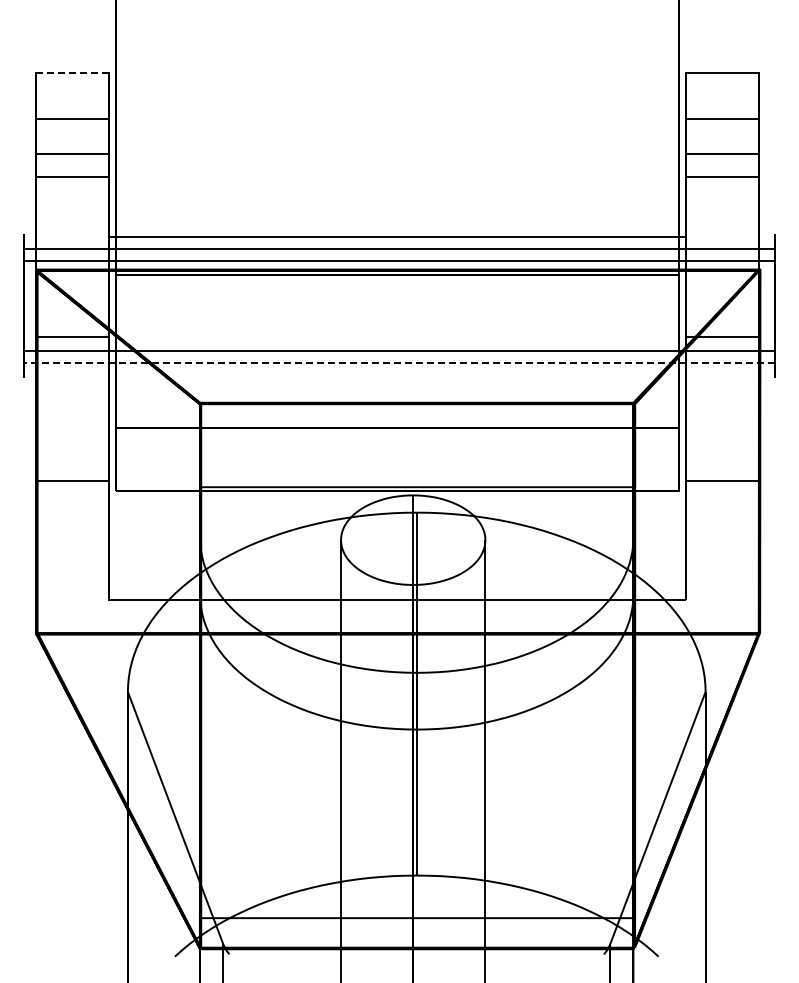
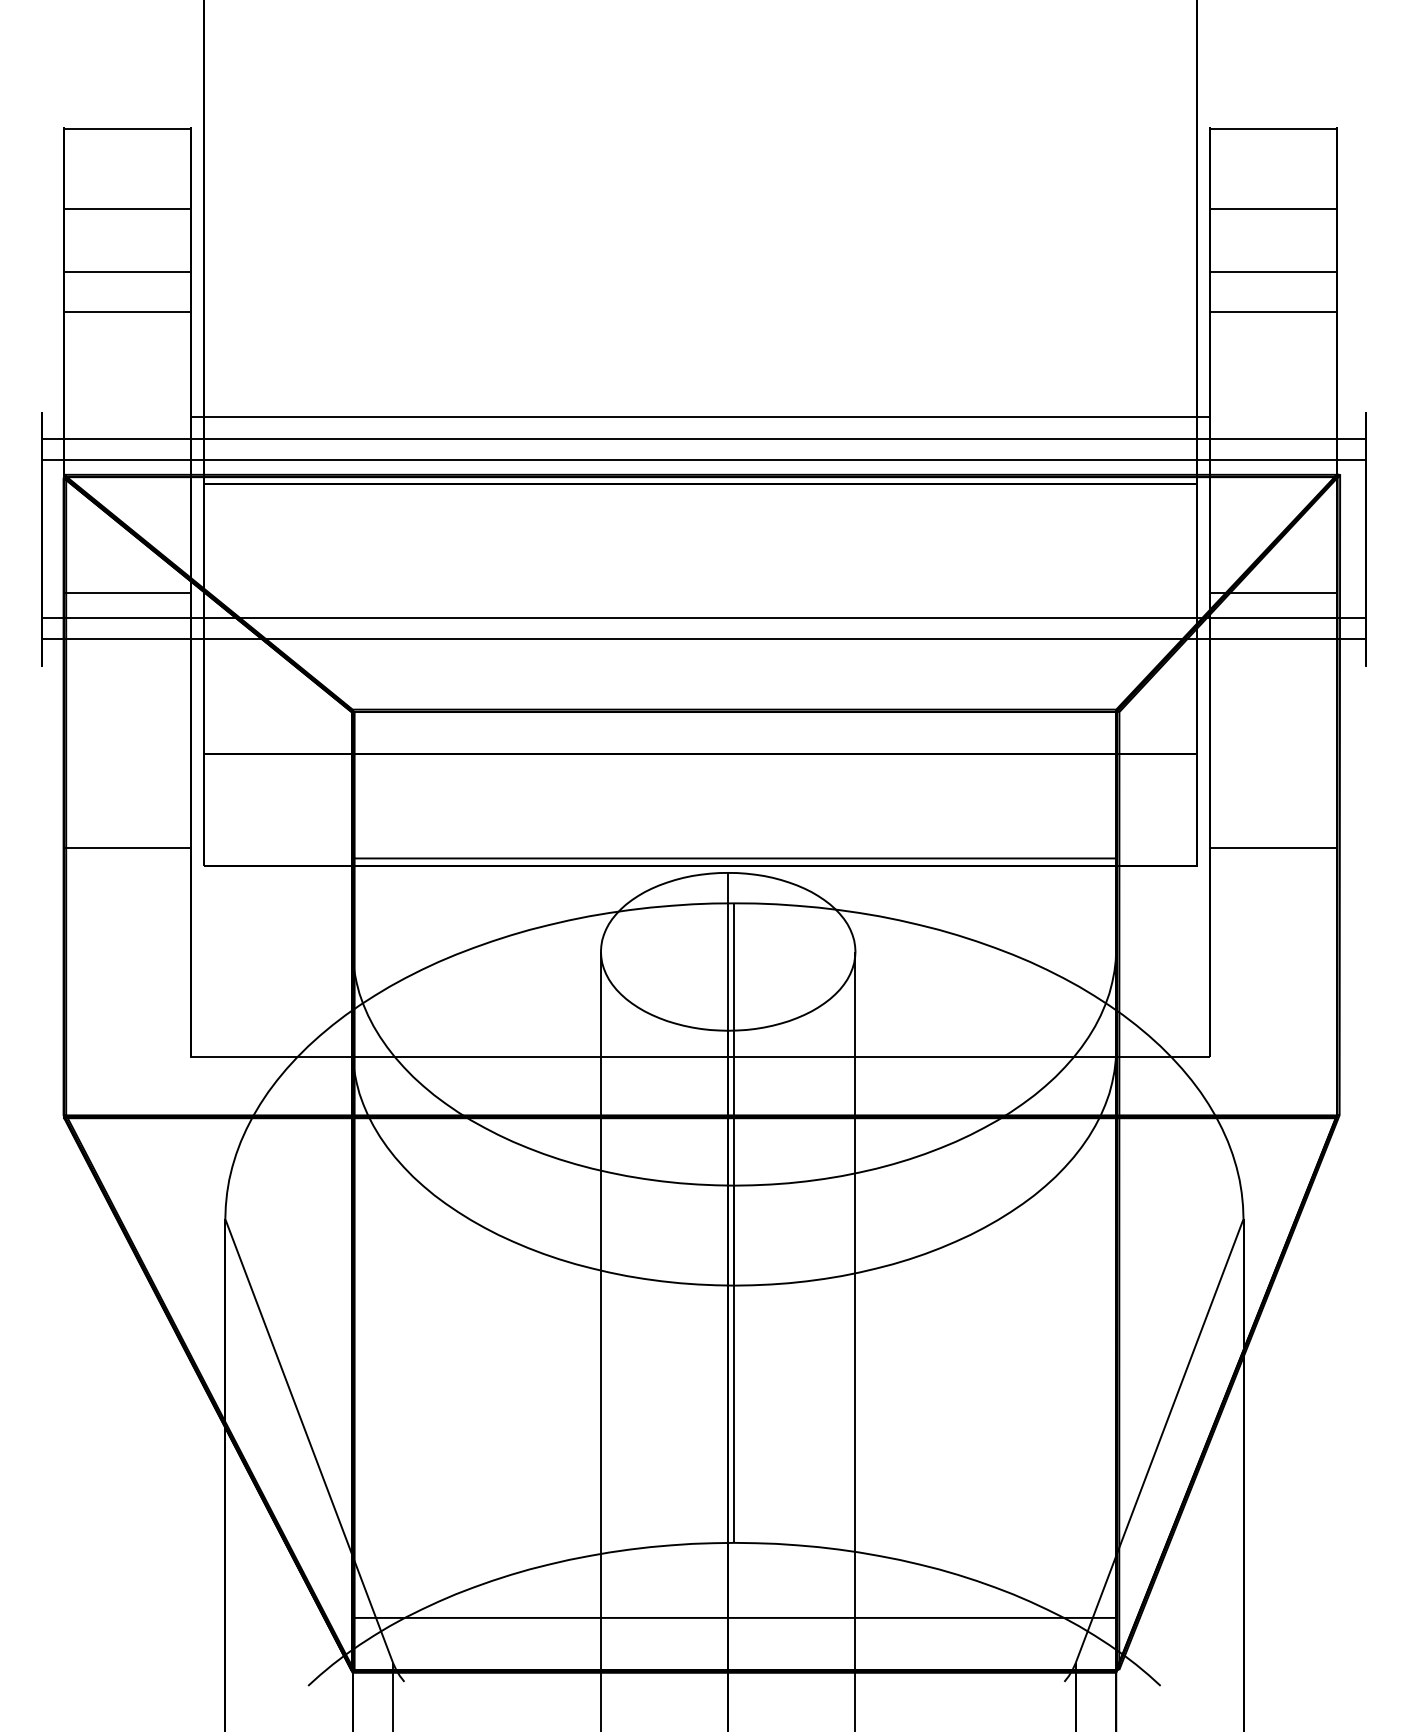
line: (72, 73) -> (127, 129), dashed -> solid
line: (398, 362) -> (702, 638), dashed -> solid

